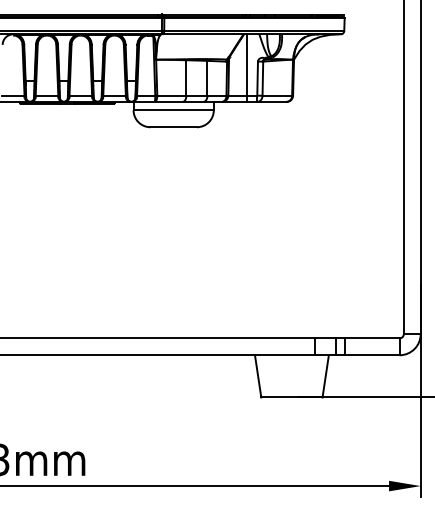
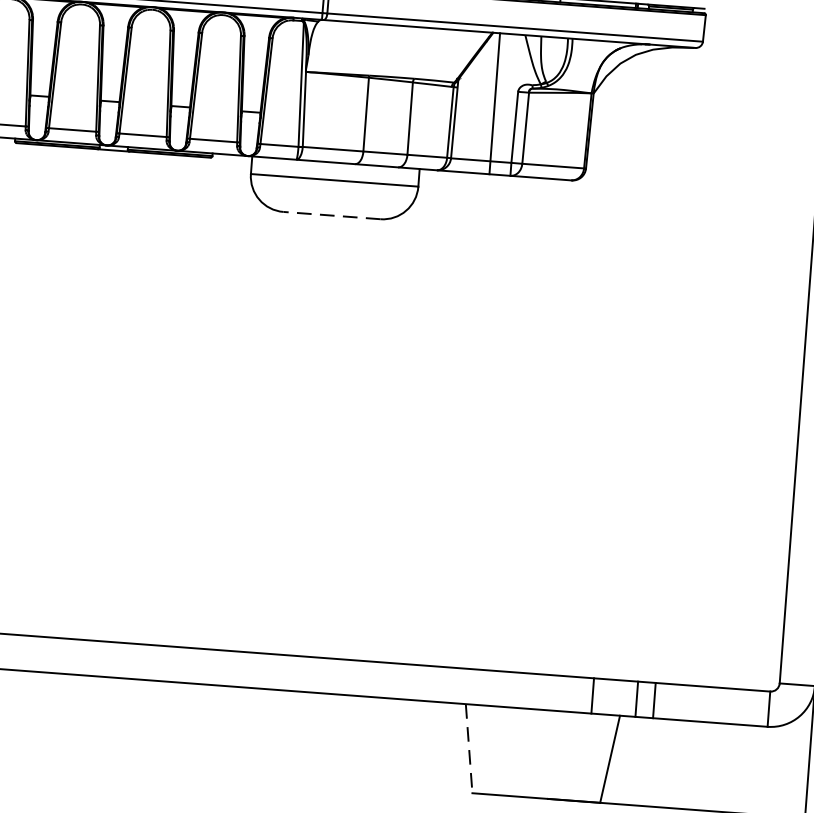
line: (173, 127) -> (331, 216), solid -> dashed
line: (258, 376) -> (469, 748), solid -> dashed

